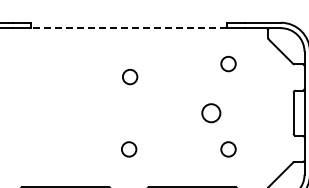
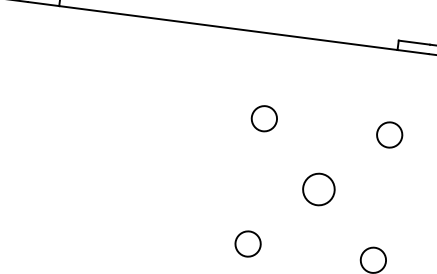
line: (129, 28) -> (229, 28), dashed -> solid
circle: (228, 63) -> (389, 134), moved
circle: (130, 76) -> (265, 117), moved
circle: (211, 113) -> (319, 190), moved
circle: (129, 149) -> (248, 244), moved

